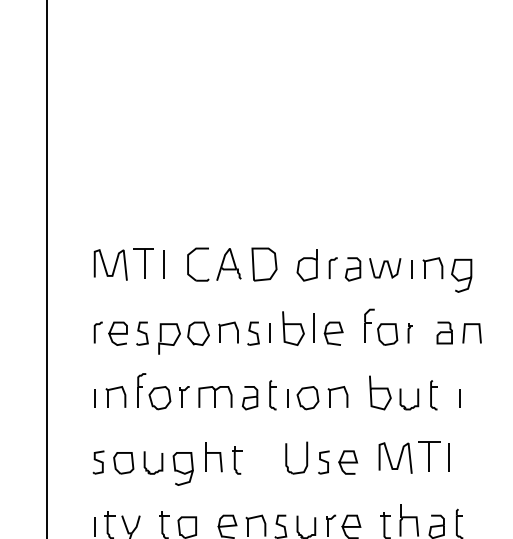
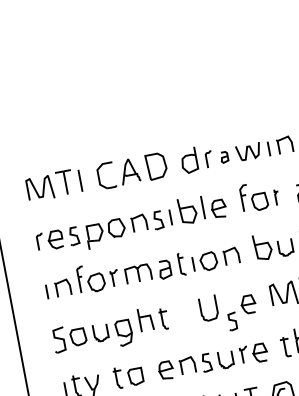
part: (352, 269) -> (224, 157), size x0.6
part: (98, 462) -> (59, 340), size x1.4
part: (323, 462) -> (232, 321), moved

